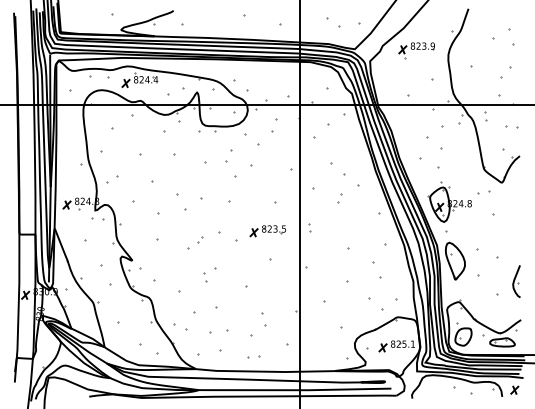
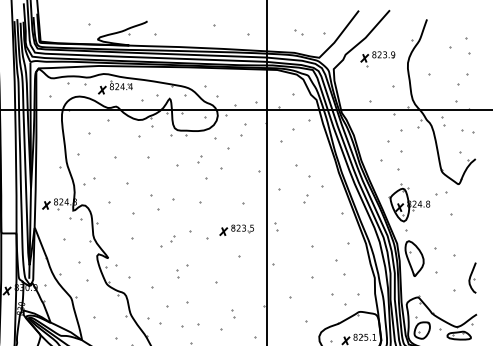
part: (333, 22) -> (299, 32), size x0.62
part: (228, 156) -> (199, 159), size x0.62
part: (263, 319) -> (232, 313), size x0.62

